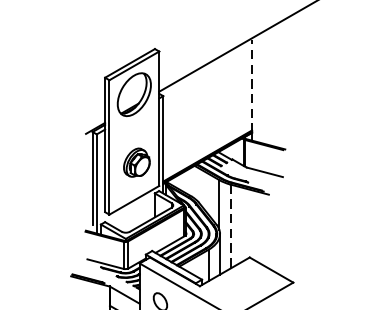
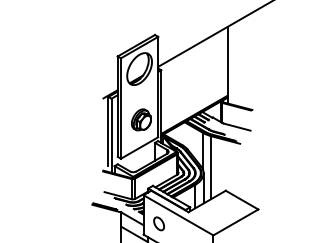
line: (252, 85) -> (227, 62), dashed -> solid
line: (230, 227) -> (211, 168), dashed -> solid

